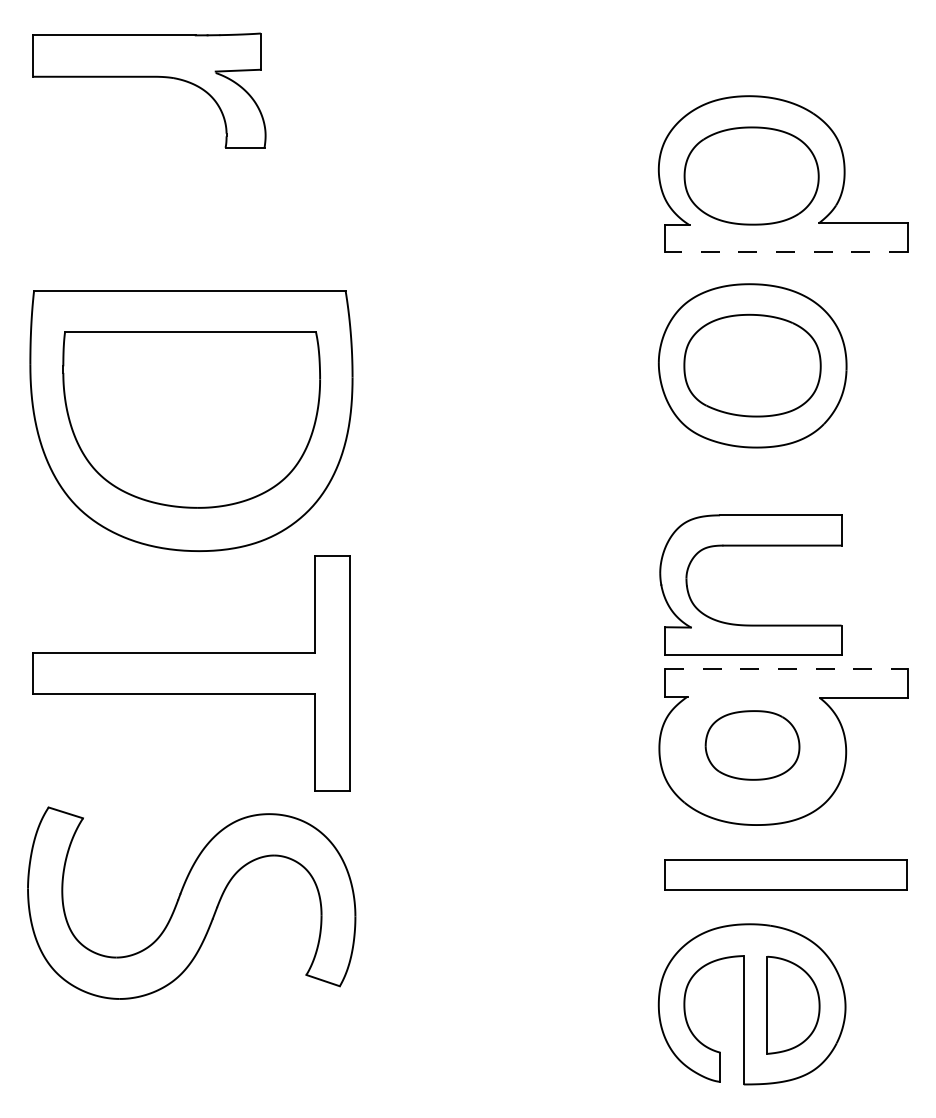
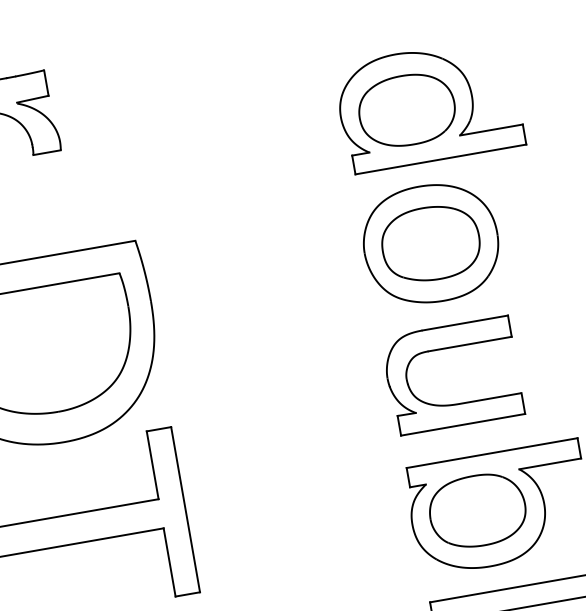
line: (786, 251) -> (440, 159), dashed -> solid
part: (750, 546) -> (447, 348), moved
line: (787, 669) -> (492, 453), dashed -> solid
part: (752, 745) -> (477, 510), size x1.43

